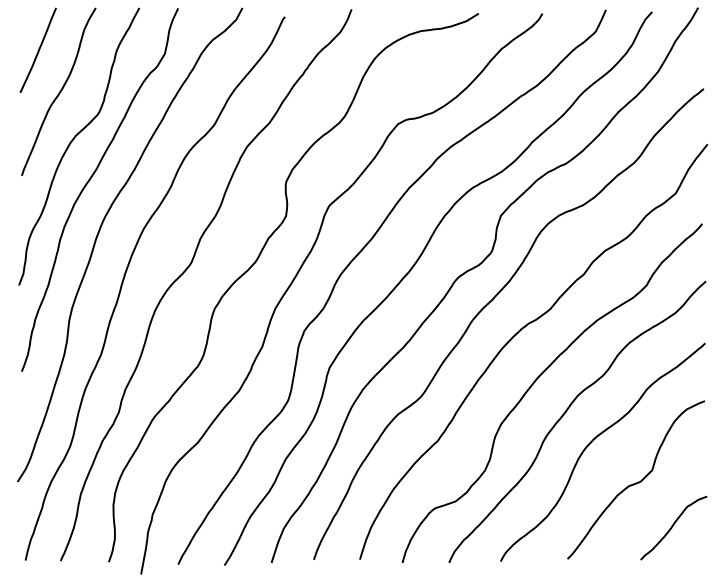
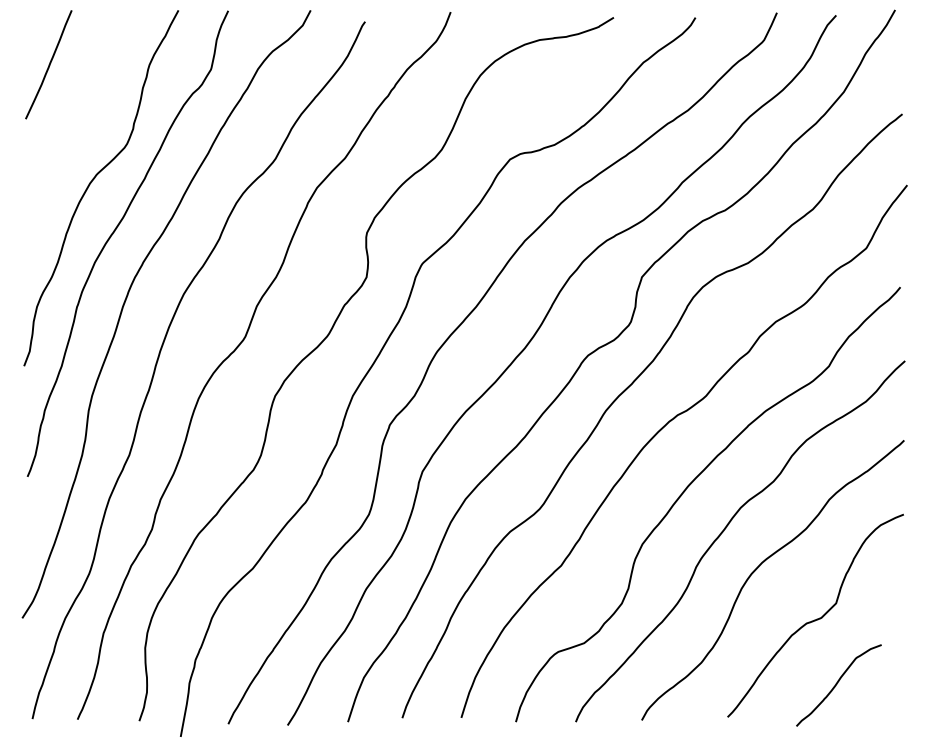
curve: (59, 91) -> (76, 117), removed
curve: (672, 527) -> (837, 684), moved

